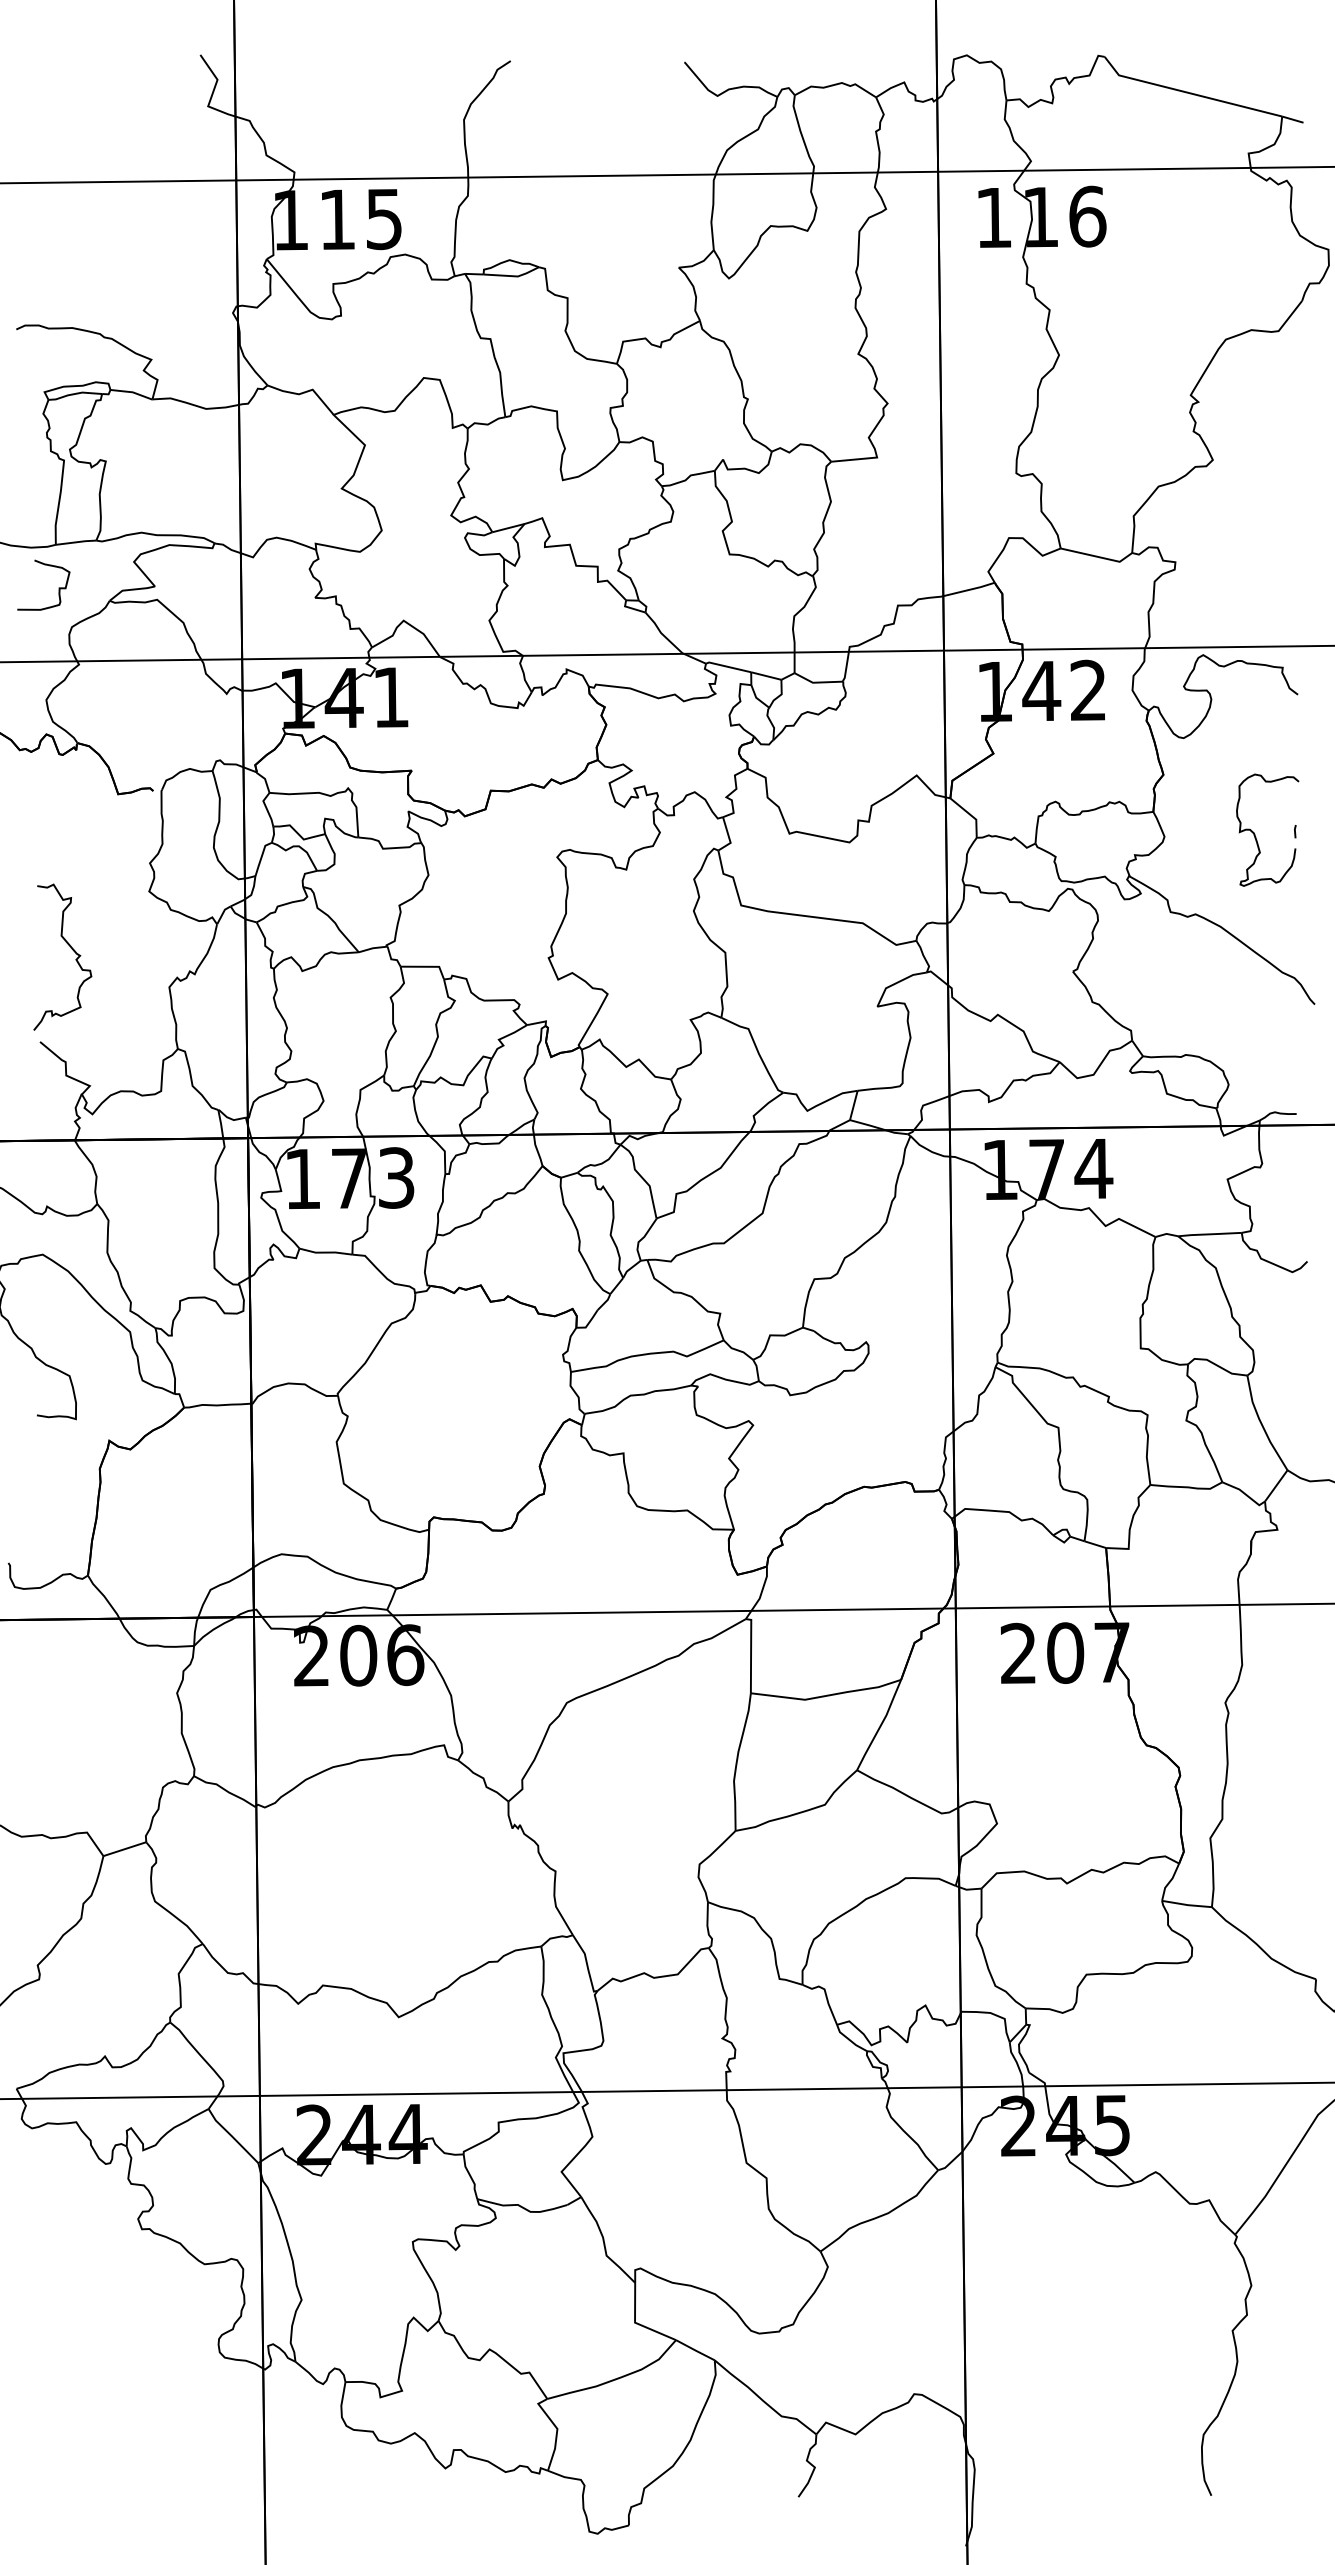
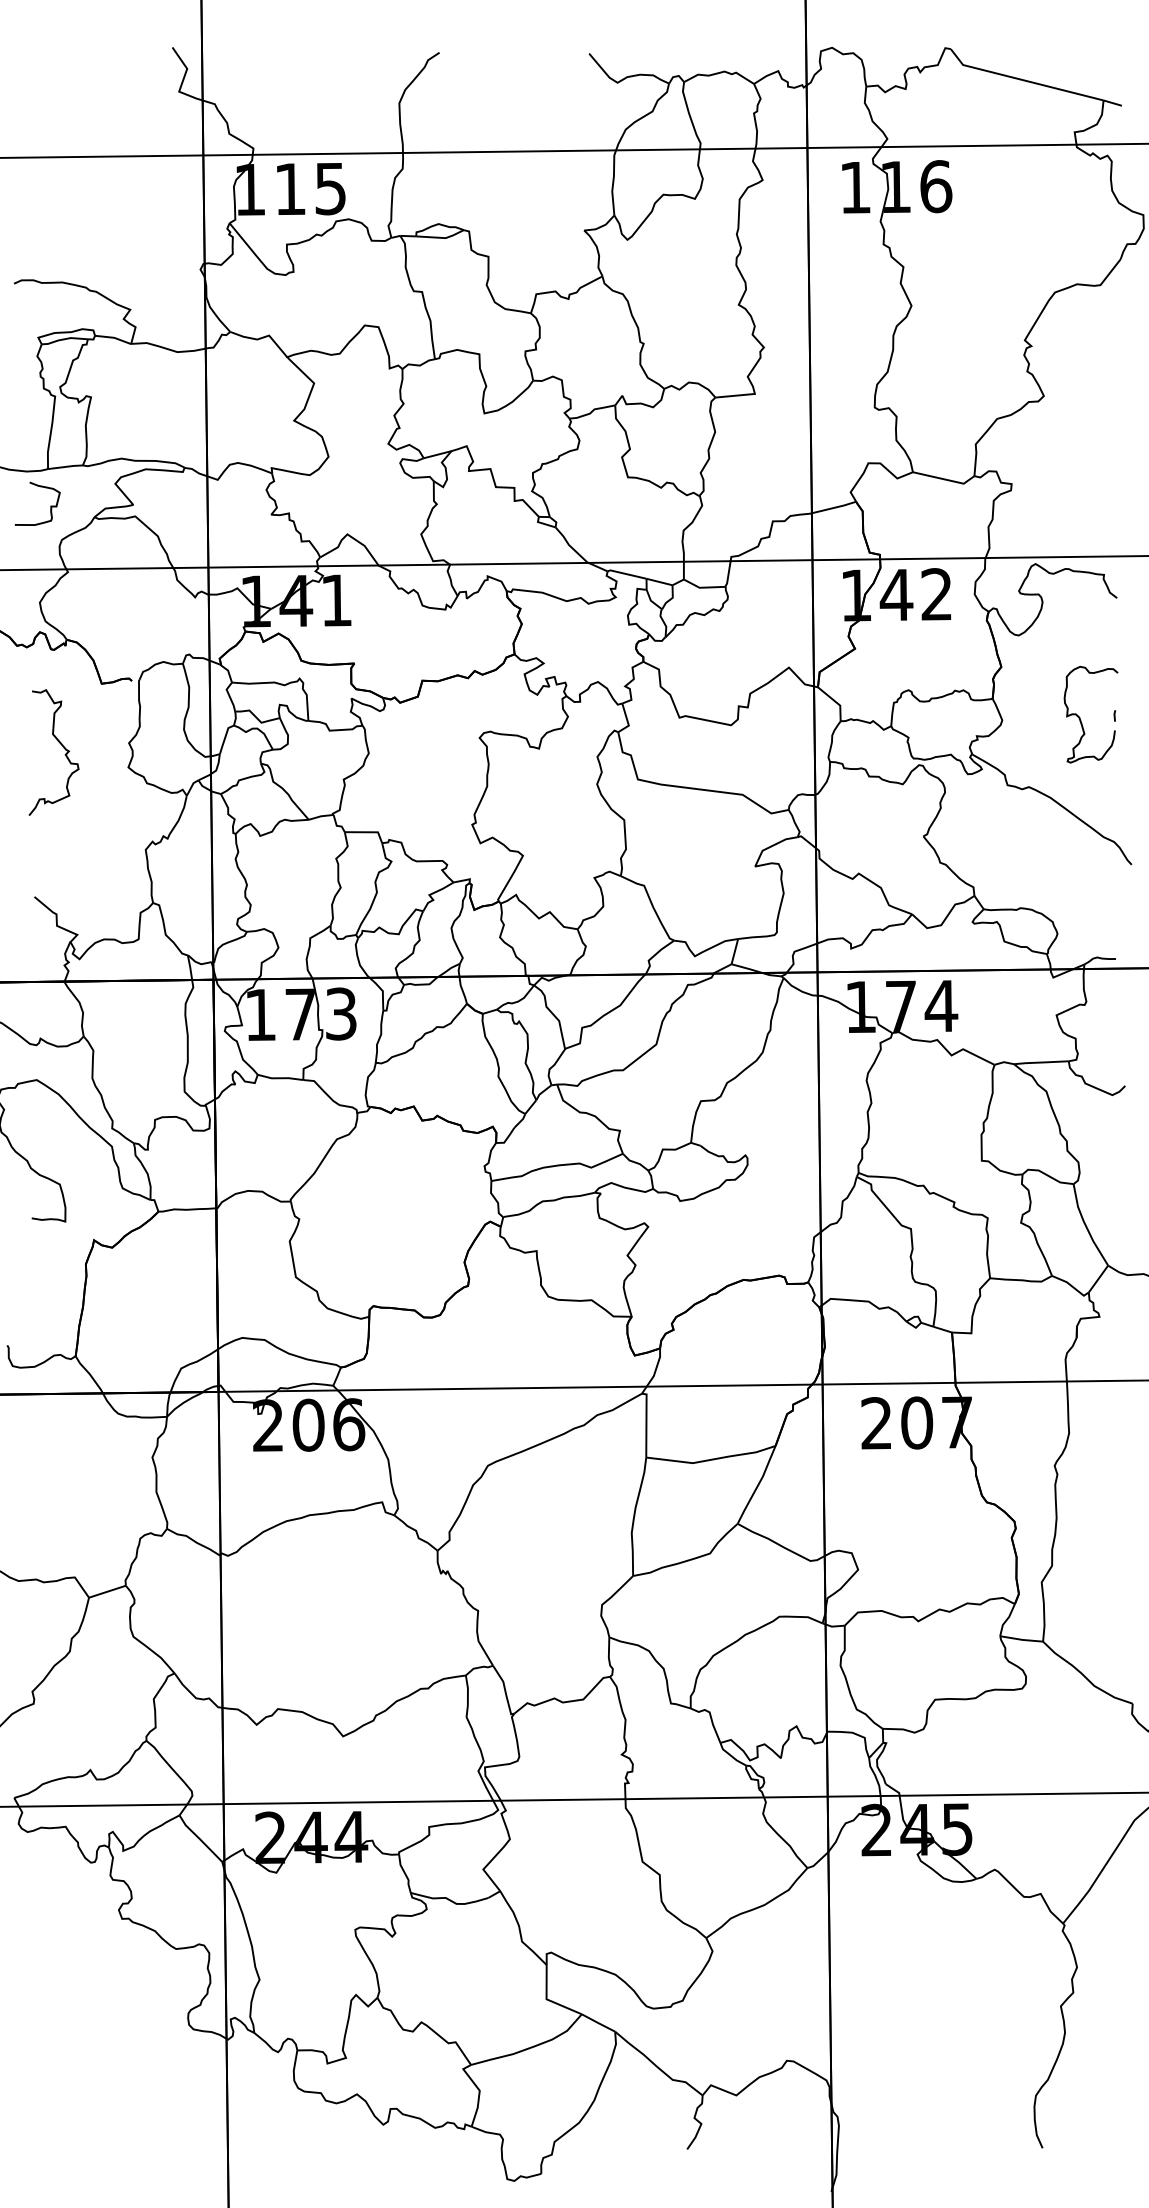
curve: (71, 949) -> (61, 745), moved

